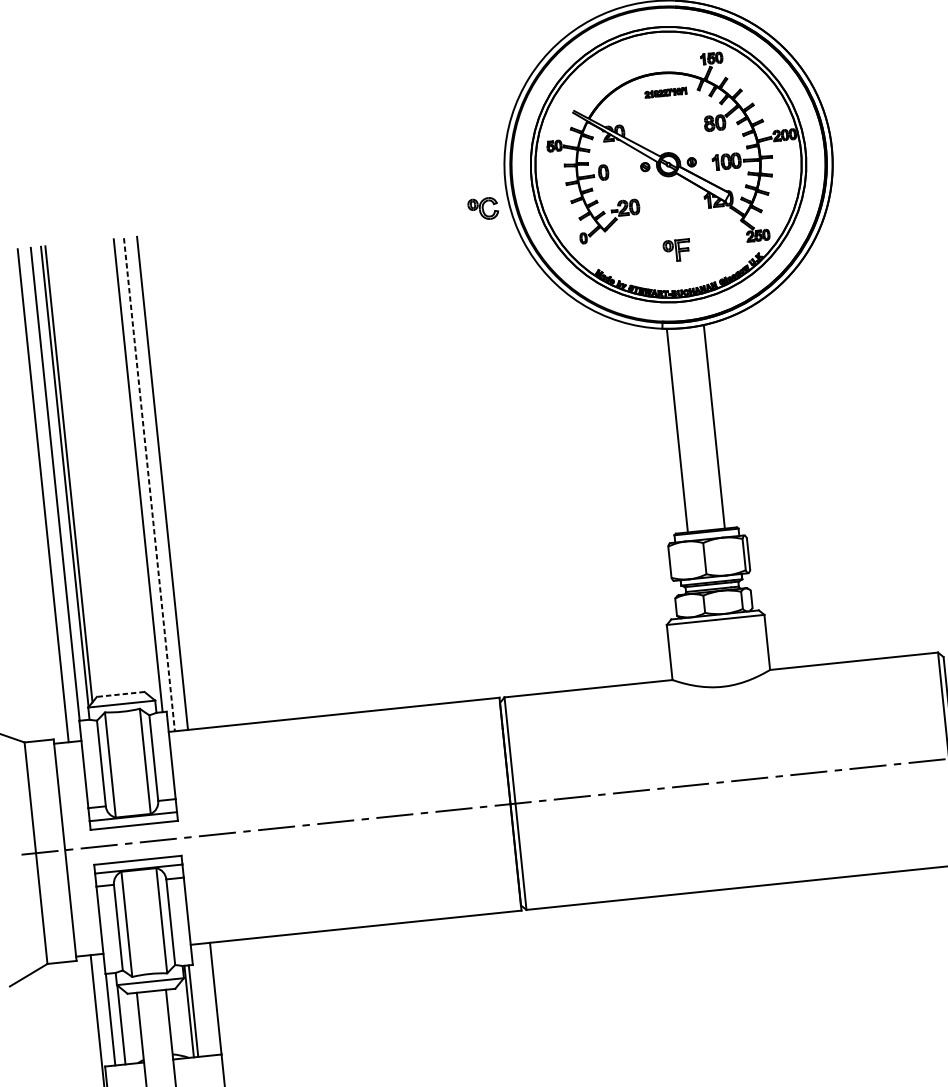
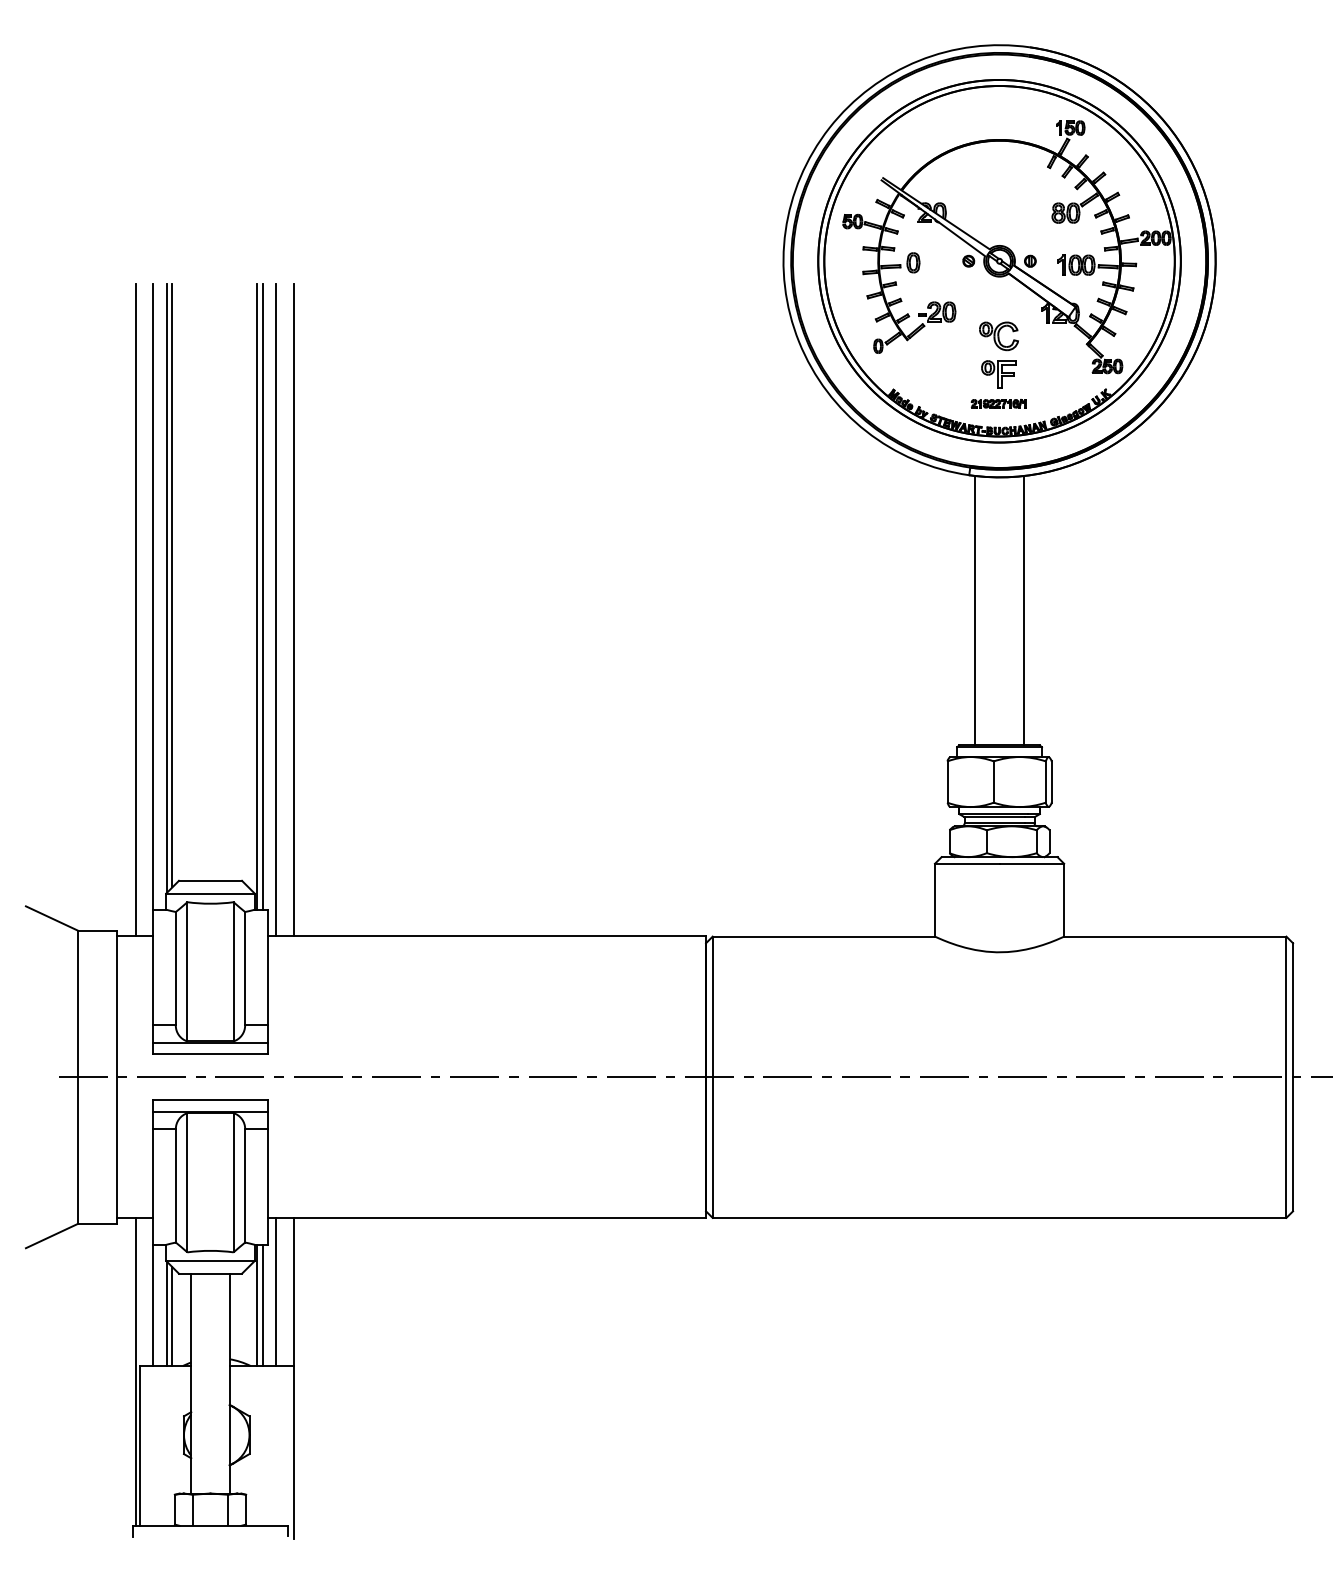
part: (665, 92) -> (998, 403), moved
part: (482, 209) -> (998, 336), moved
line: (134, 475) -> (257, 596), added
line: (149, 485) -> (276, 610), dashed -> solid
line: (120, 694) -> (210, 880), dashed -> solid
line: (202, 1000) -> (276, 1292), added
line: (126, 1026) -> (172, 1316), added

